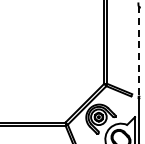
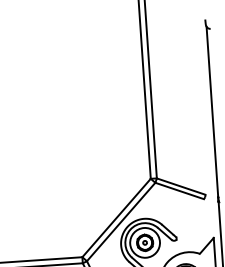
line: (138, 51) -> (211, 112), dashed -> solid

